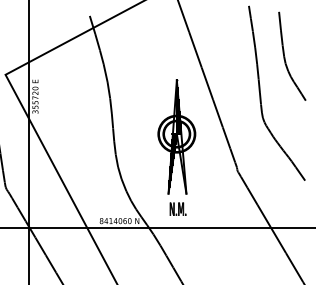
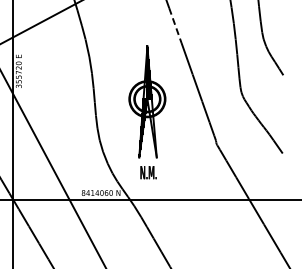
line: (195, 49) -> (175, 25), solid -> dashed
part: (176, 147) -> (147, 112), moved

